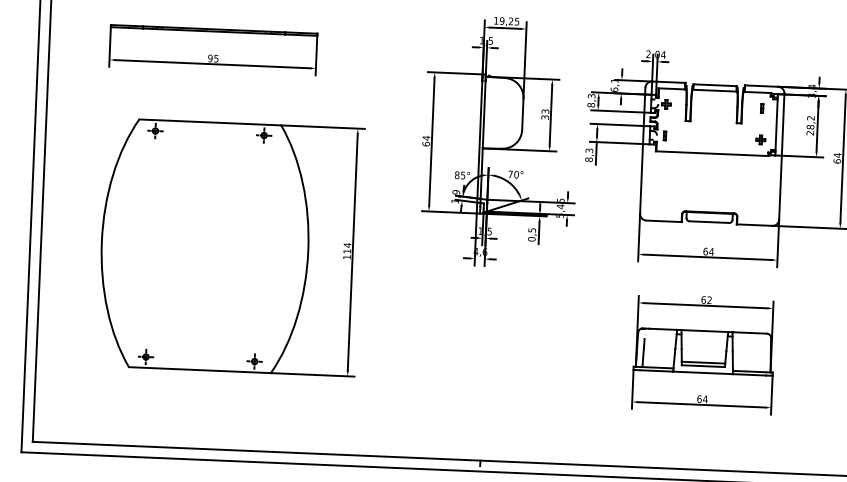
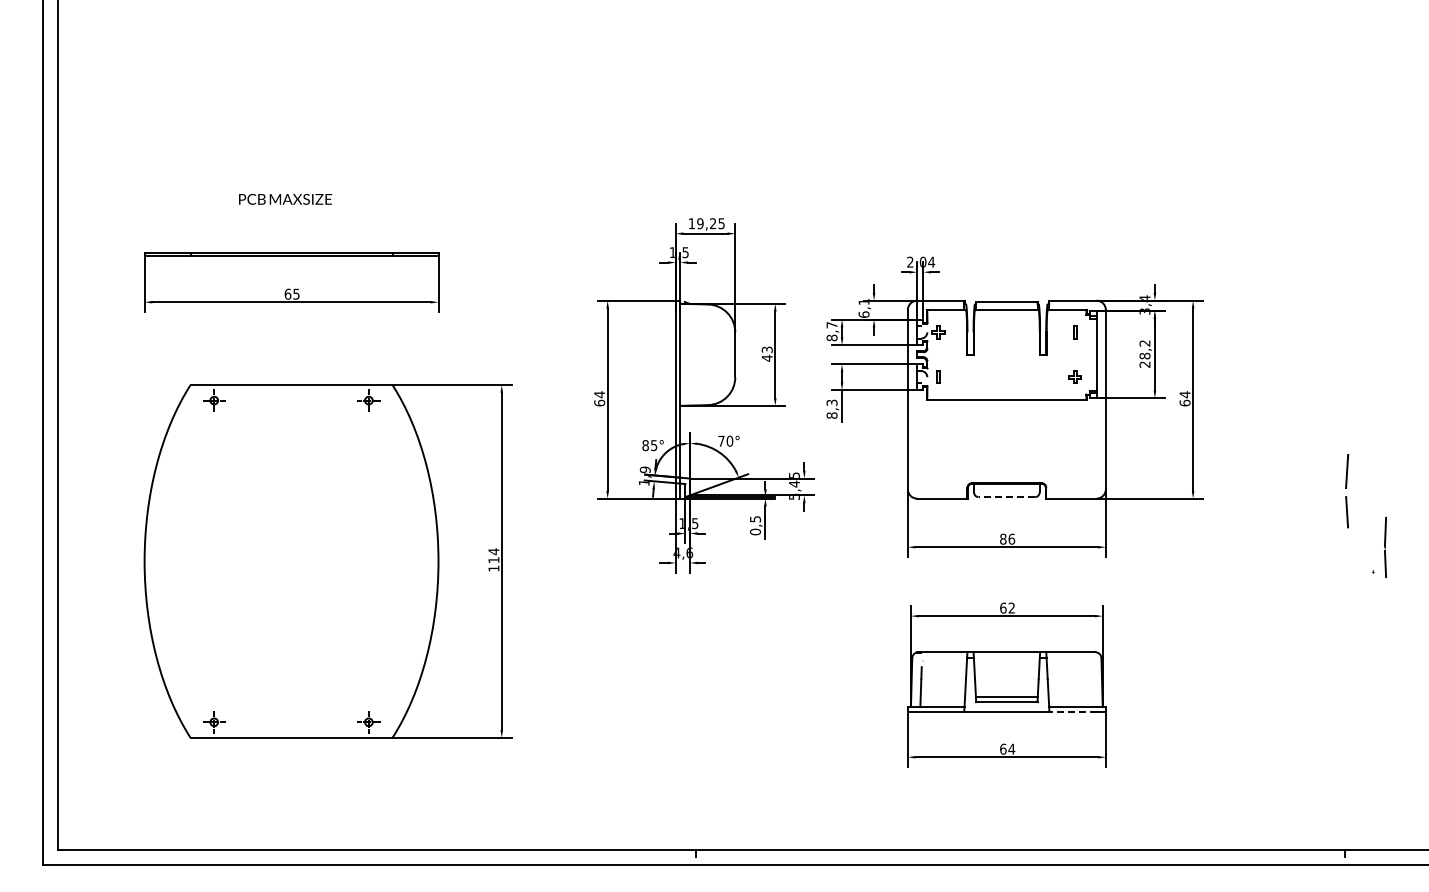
text: (210, 57) -> (287, 293), 95 -> 65
text: (591, 96) -> (831, 325), 8,3 -> 8,7
text: (544, 117) -> (766, 357), 33 -> 43
line: (709, 222) -> (1006, 497), solid -> dashed
text: (708, 251) -> (1007, 538), 64 -> 86
line: (749, 374) -> (1073, 711), solid -> dashed

